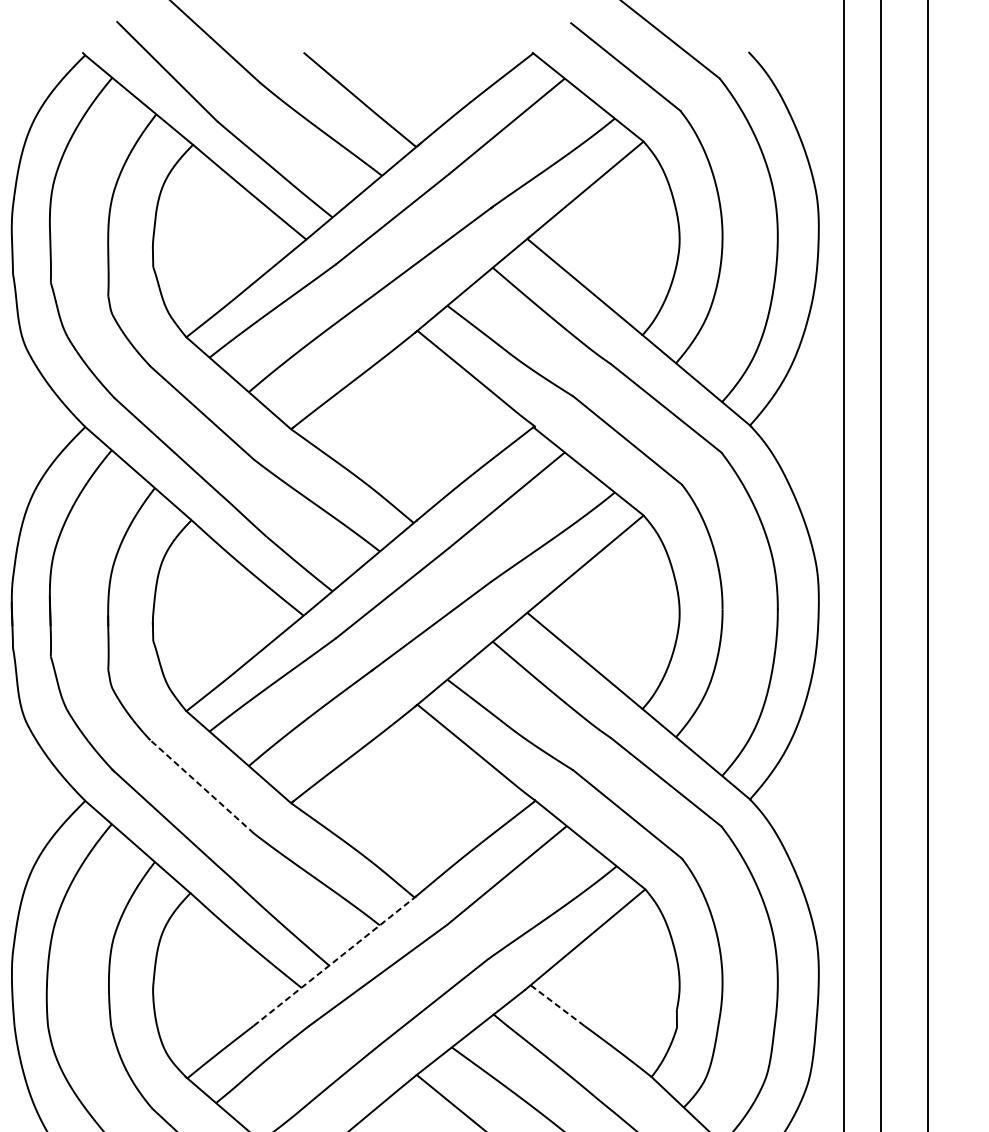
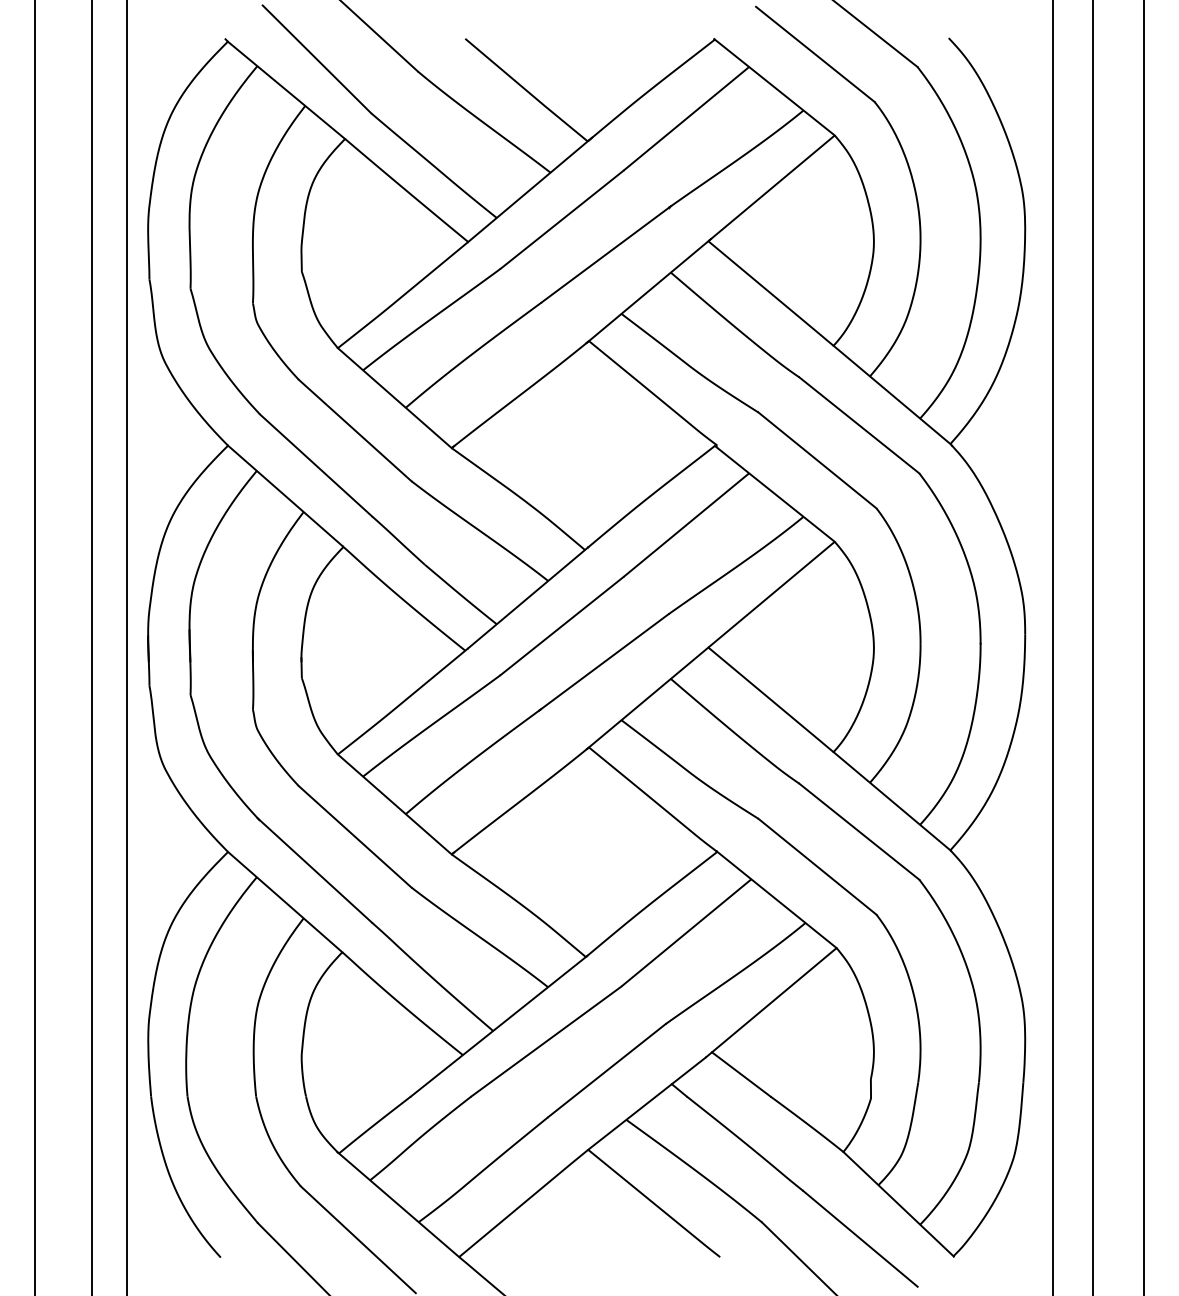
line: (202, 786) -> (355, 836), dashed -> solid
line: (334, 961) -> (498, 1026), dashed -> solid
line: (557, 1005) -> (741, 1074), dashed -> solid

